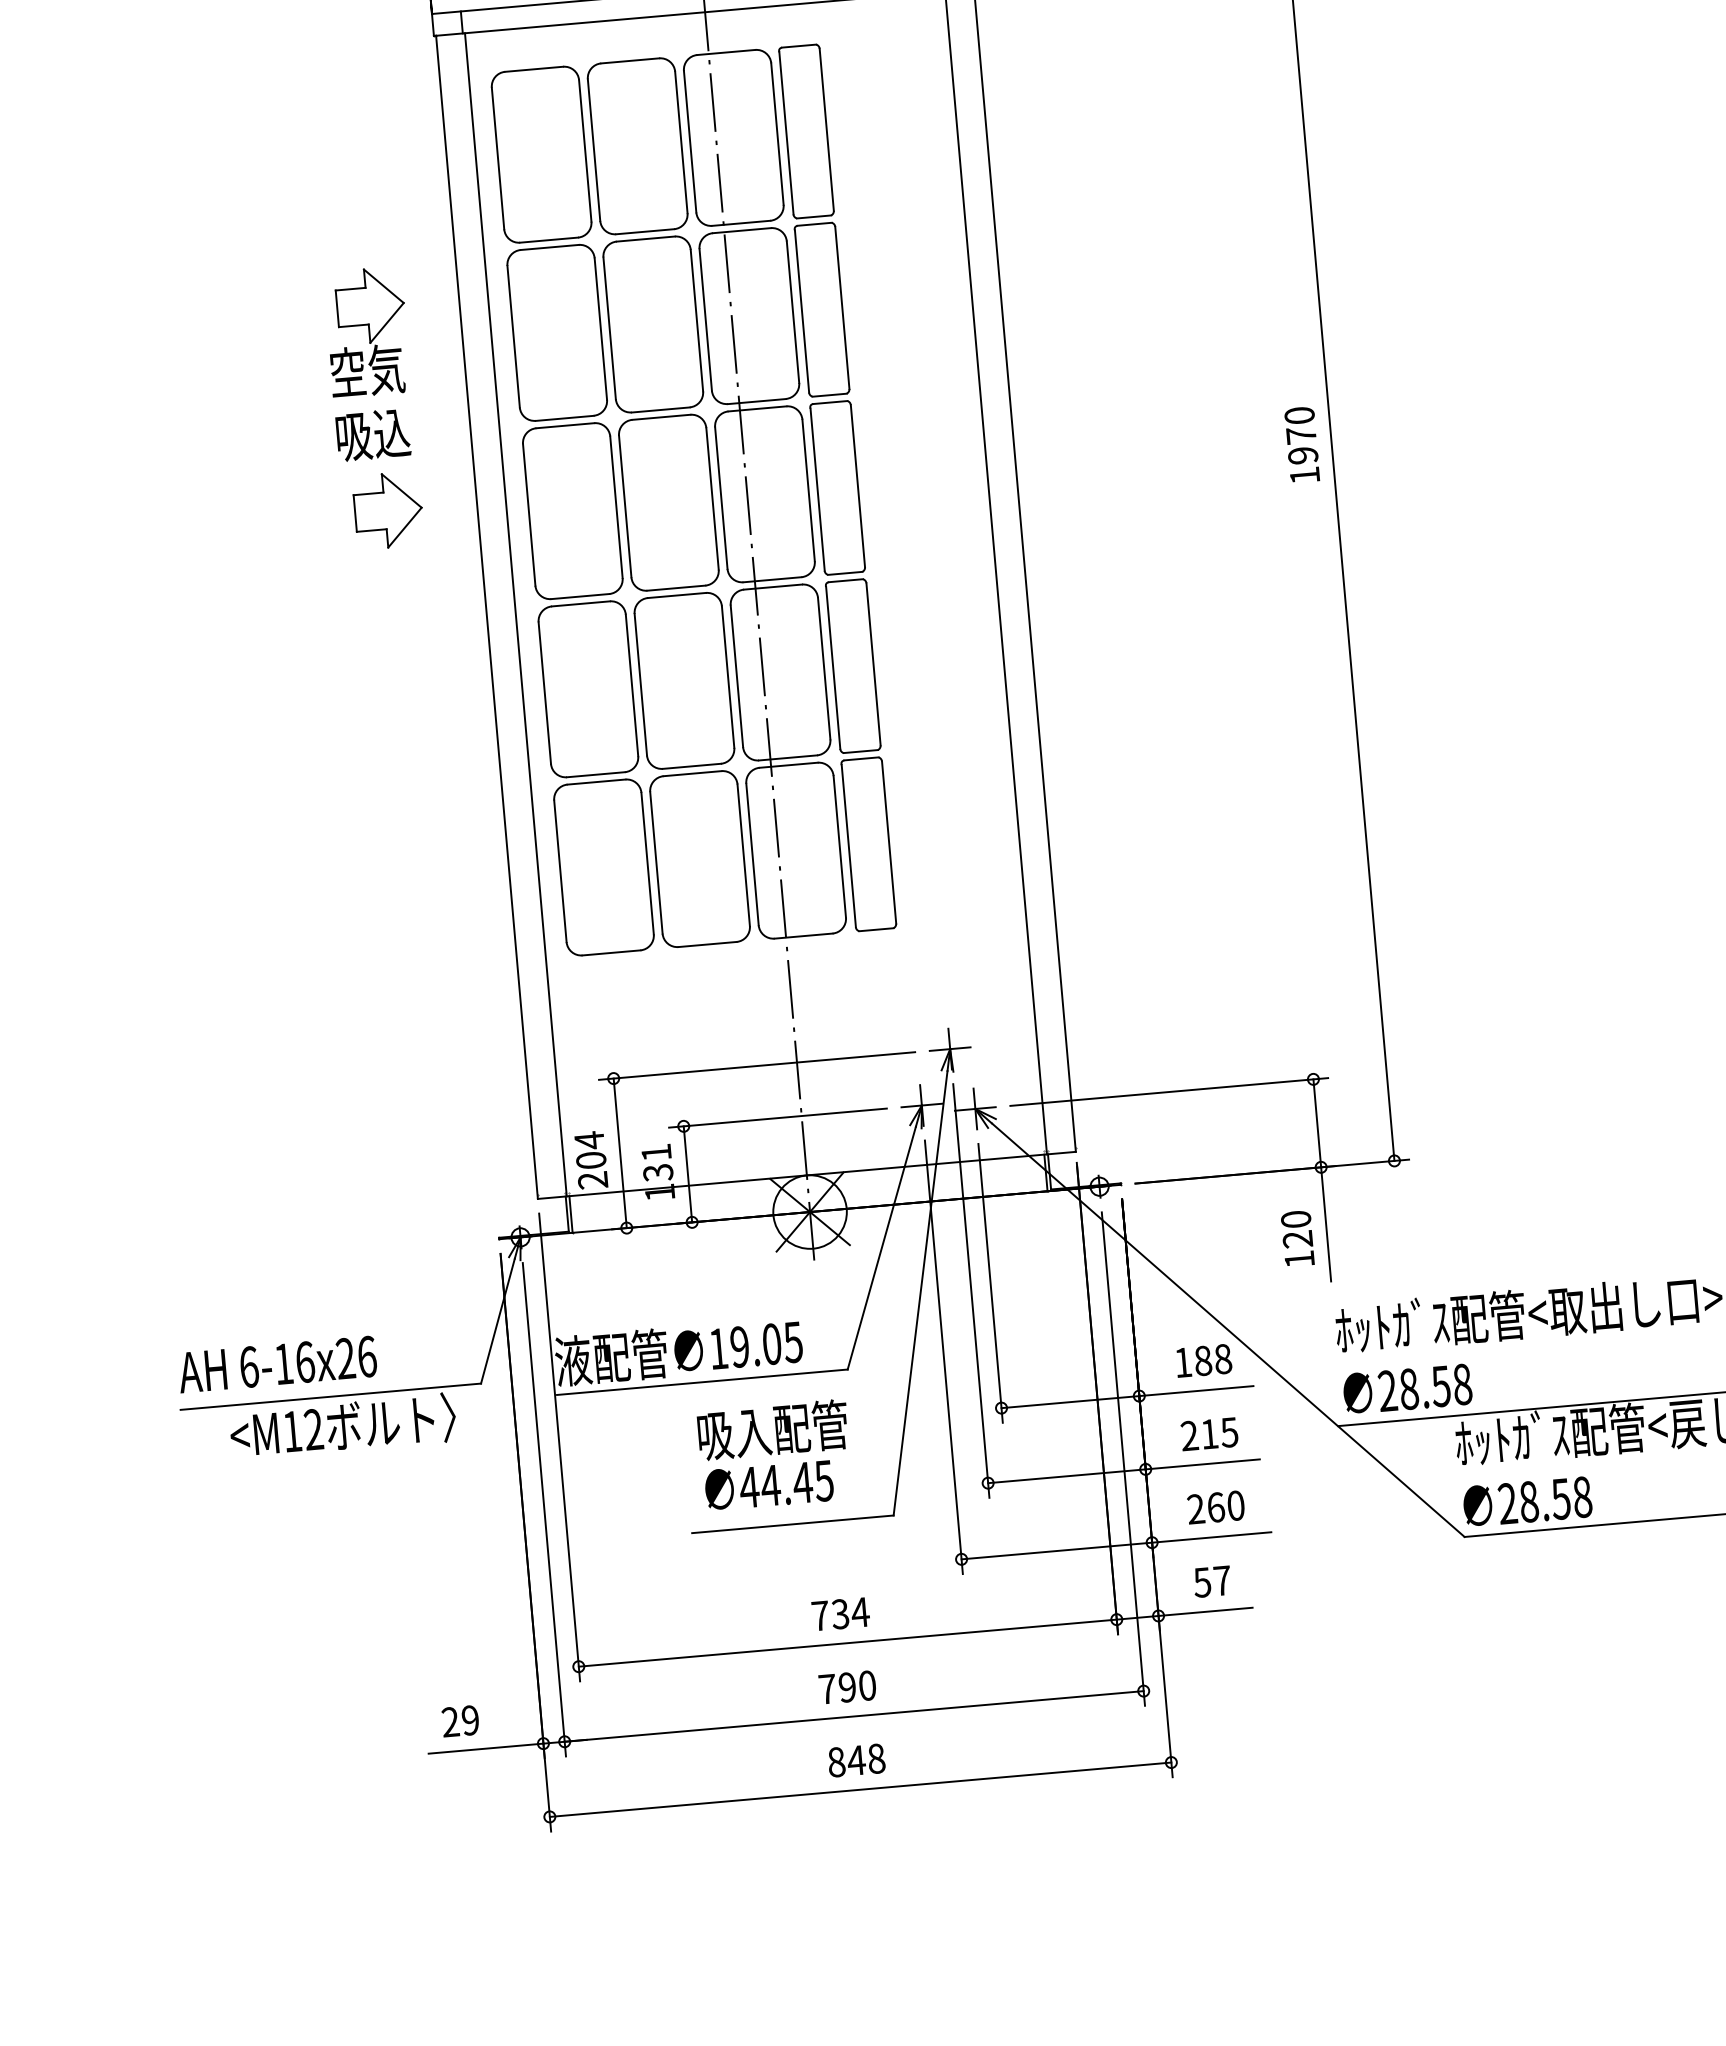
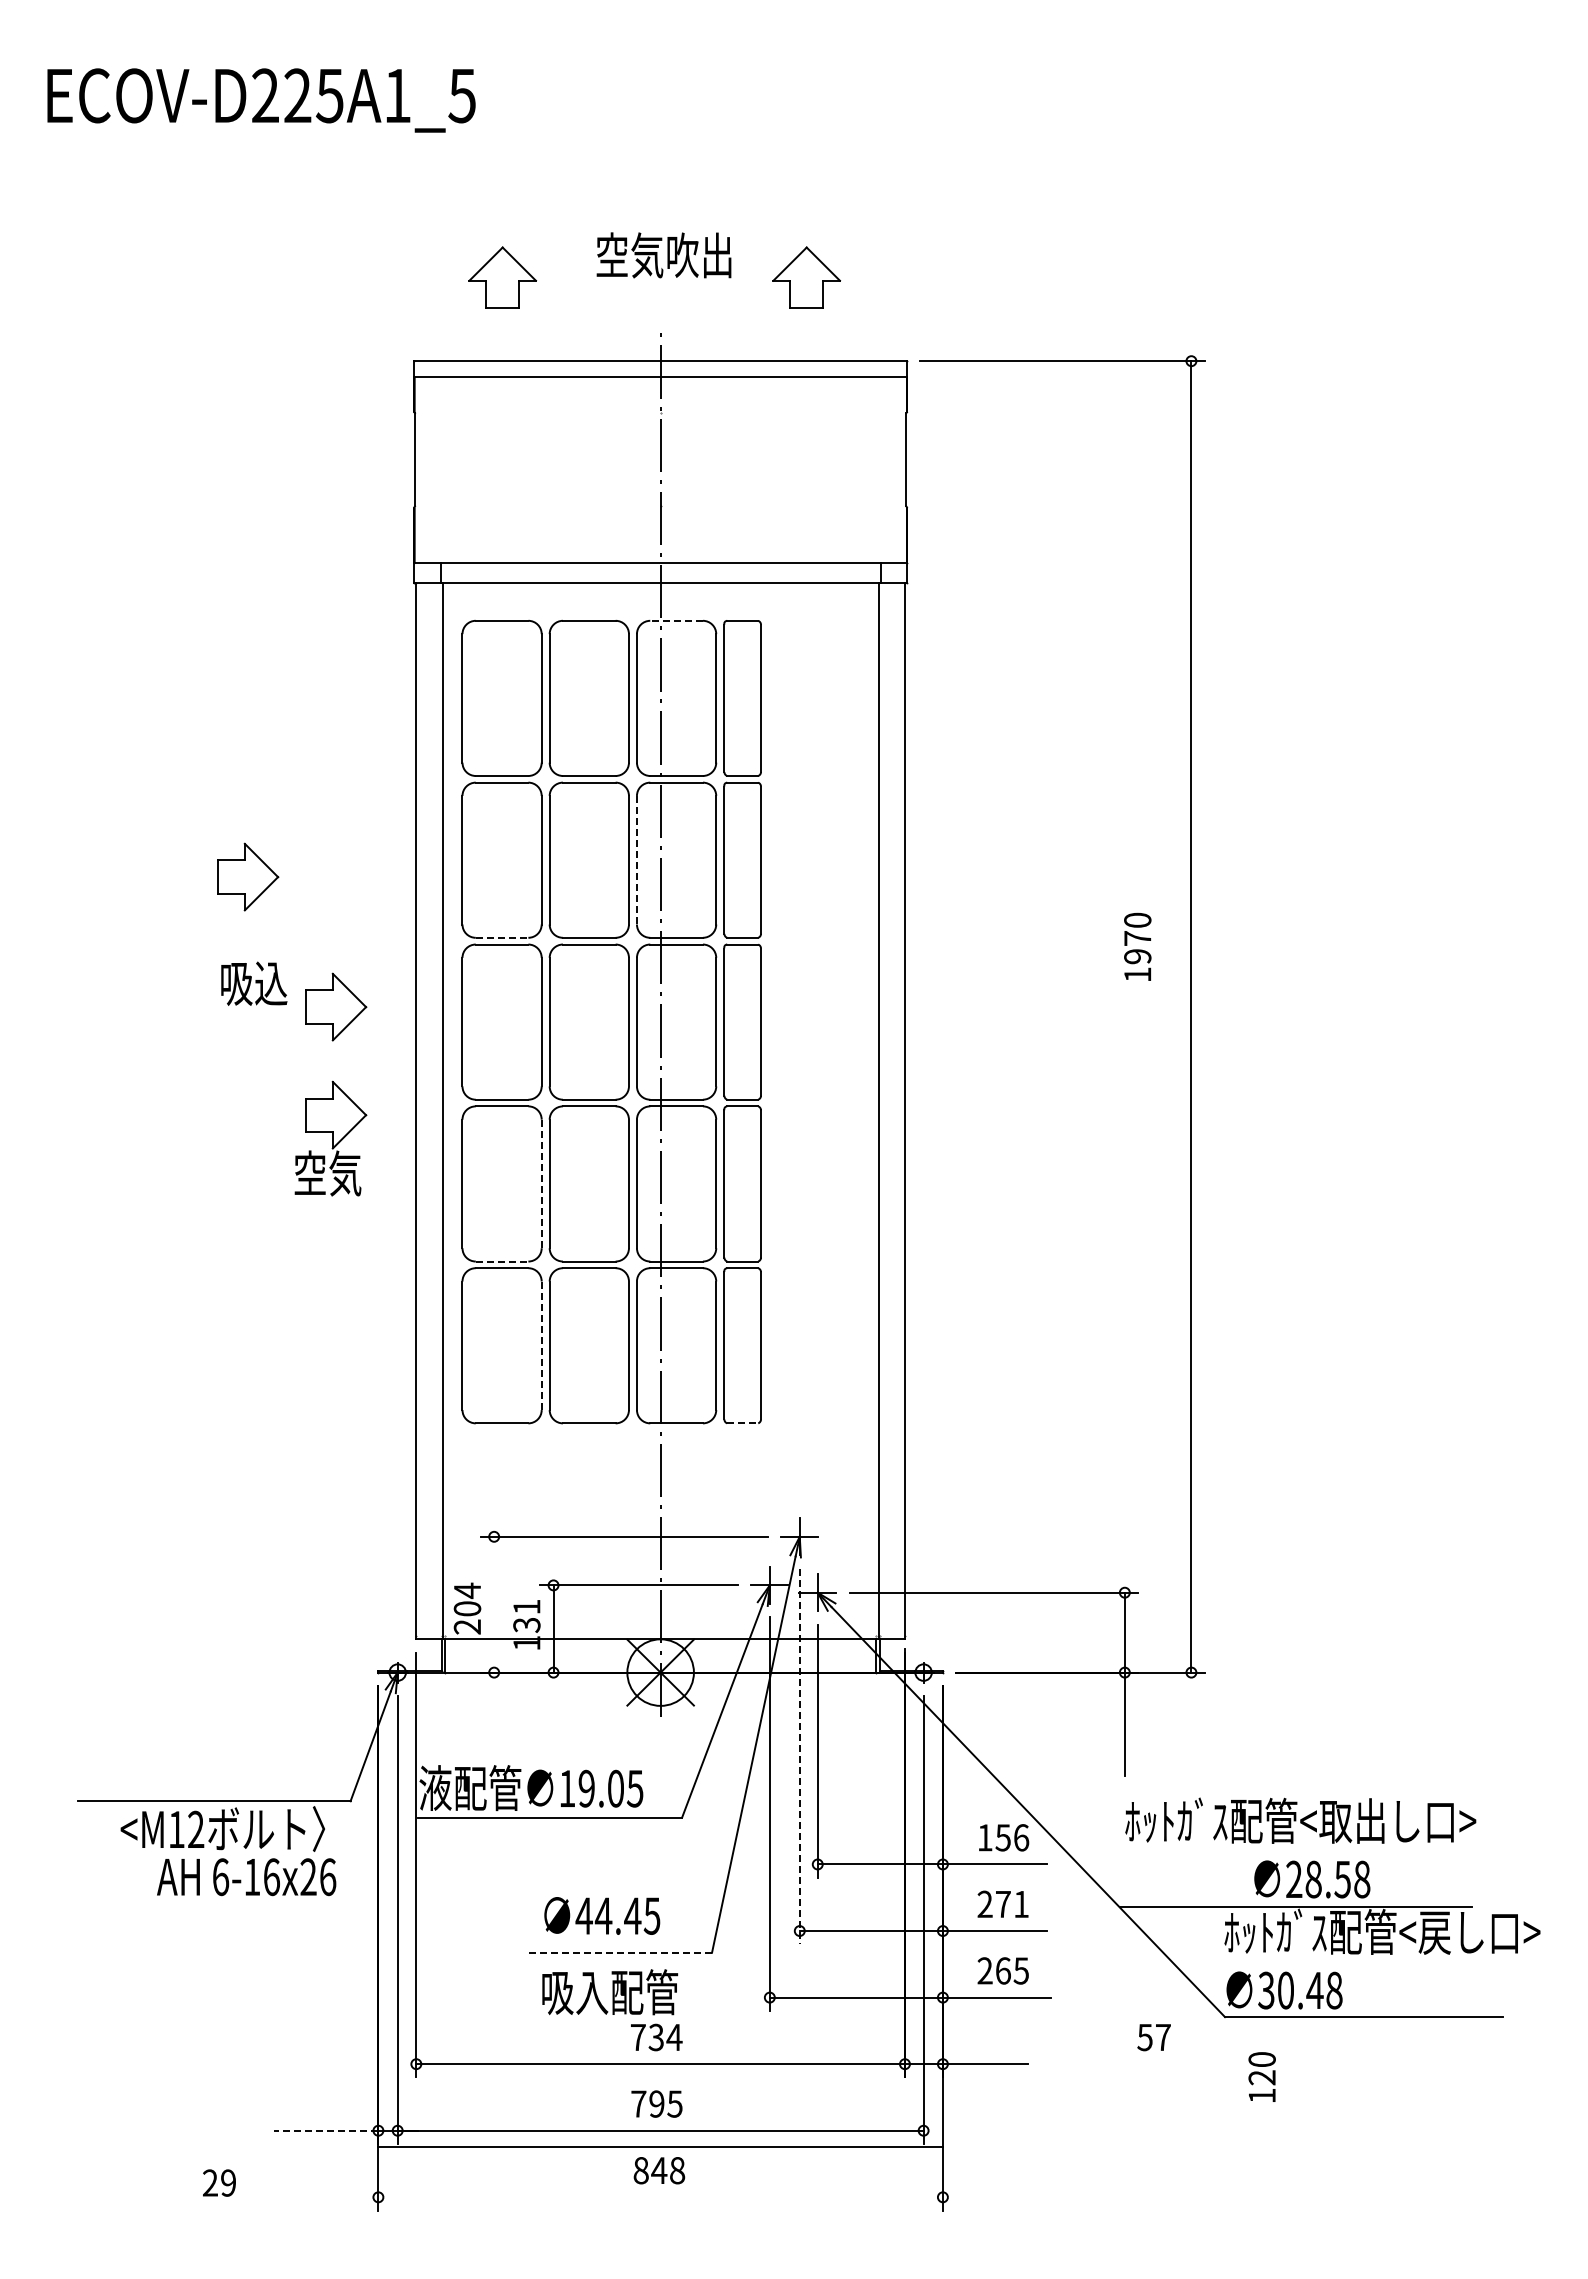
line: (726, 52) -> (676, 620), solid -> dashed
line: (705, 320) -> (636, 860), solid -> dashed
part: (366, 332) -> (330, 1138), moved
part: (279, 375) -> (248, 876), added
line: (565, 417) -> (502, 937), solid -> dashed
text: (373, 434) -> (254, 983), moved
text: (1301, 444) -> (1137, 946), moved
line: (631, 685) -> (541, 1183), solid -> dashed
line: (596, 774) -> (502, 1261), solid -> dashed
line: (647, 863) -> (541, 1345), solid -> dashed
line: (876, 929) -> (742, 1423), solid -> dashed
line: (620, 1153) -> (494, 1604), removed
text: (1296, 1238) -> (1261, 2076), moved
line: (971, 1291) -> (799, 1756), solid -> dashed
text: (1213, 1359) -> (1012, 1837), 188 -> 156
text: (277, 1365) -> (246, 1877), moved
text: (1407, 1389) -> (1312, 1879), moved
text: (773, 1430) -> (610, 1992), moved
text: (1219, 1433) -> (1012, 1904), 215 -> 271
text: (1534, 1501) -> (1290, 1990), 28.58 -> 30.48
text: (1234, 1505) -> (1020, 1970), 260 -> 265
line: (792, 1524) -> (620, 1952), solid -> dashed
text: (1211, 1581) -> (1153, 2037), moved
text: (866, 1685) -> (674, 2103), 790 -> 795
text: (460, 1720) -> (219, 2182), moved
line: (485, 1748) -> (325, 2130), solid -> dashed
line: (860, 1789) -> (660, 2147), moved

